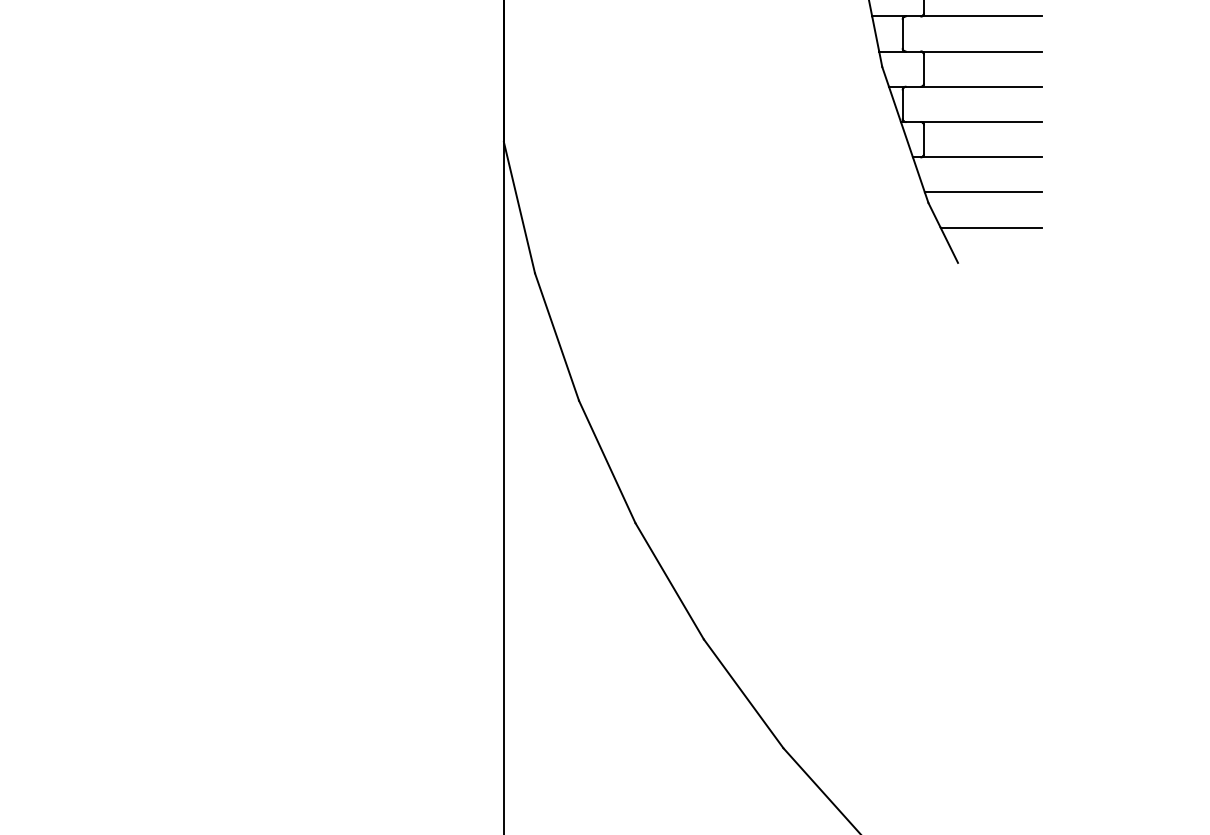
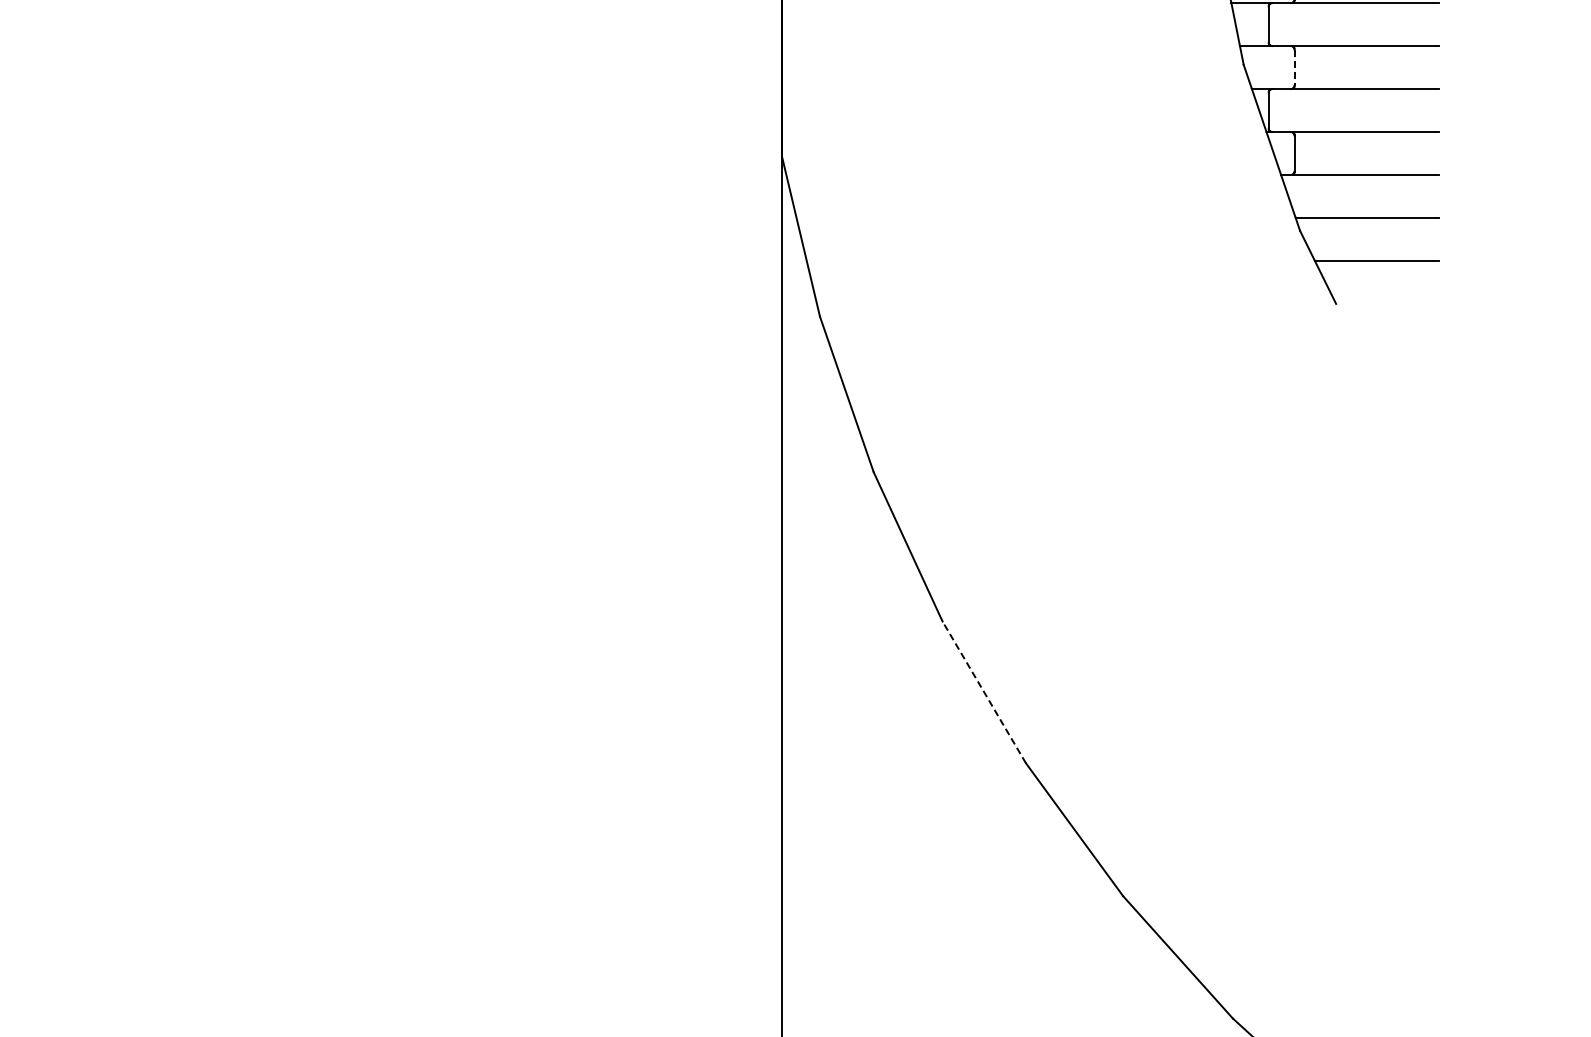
line: (923, 69) -> (1294, 68), solid -> dashed
line: (669, 581) -> (984, 692), solid -> dashed

